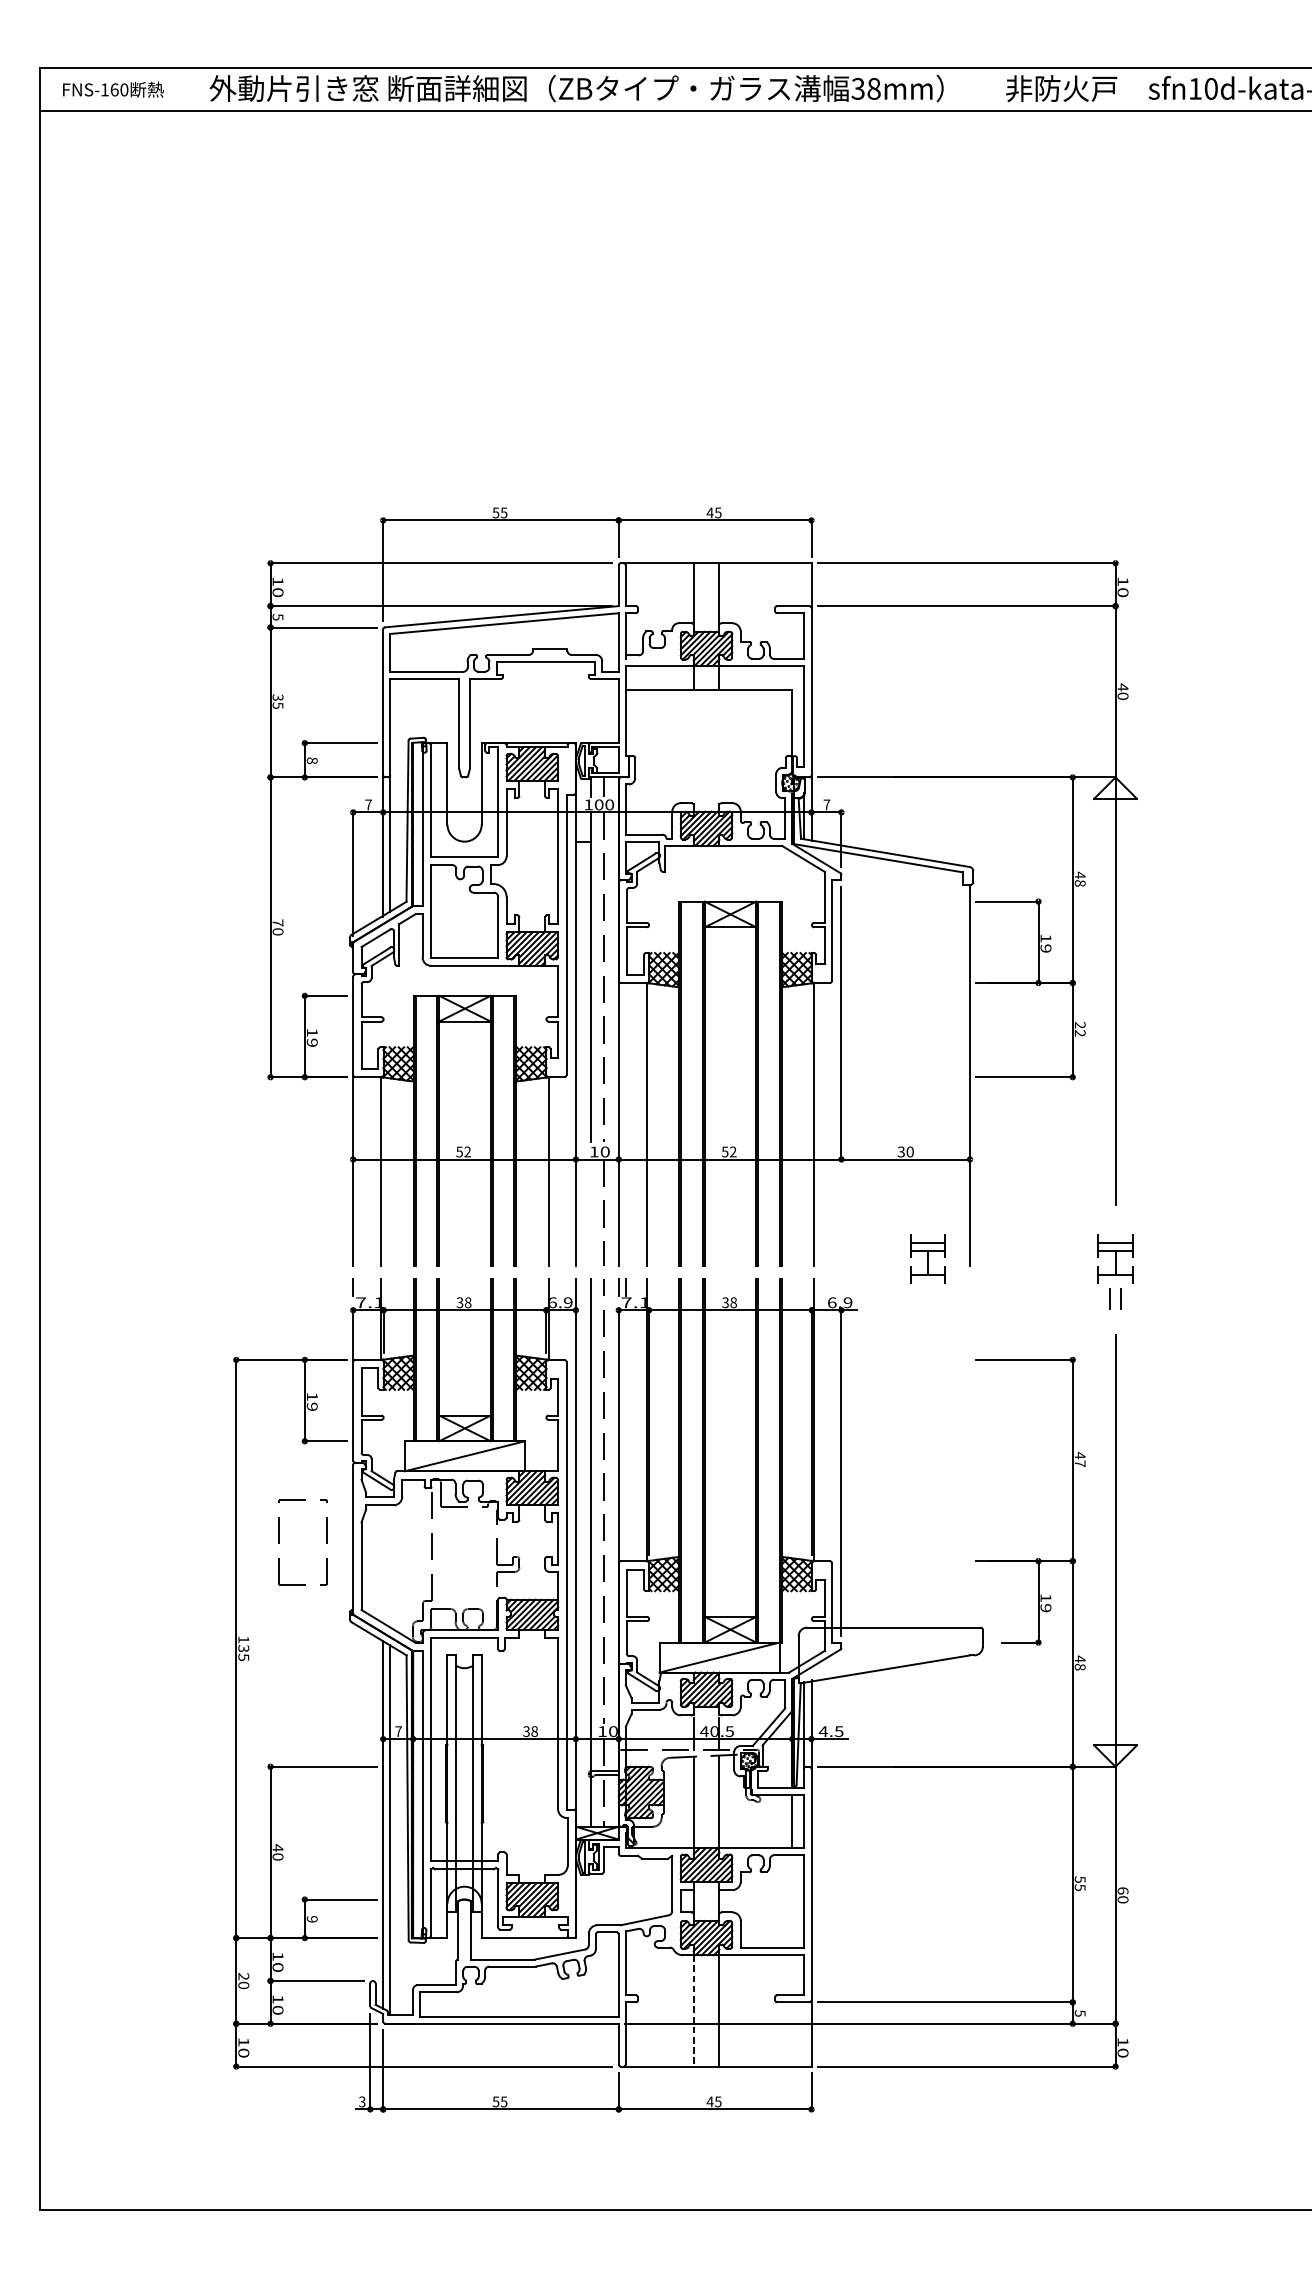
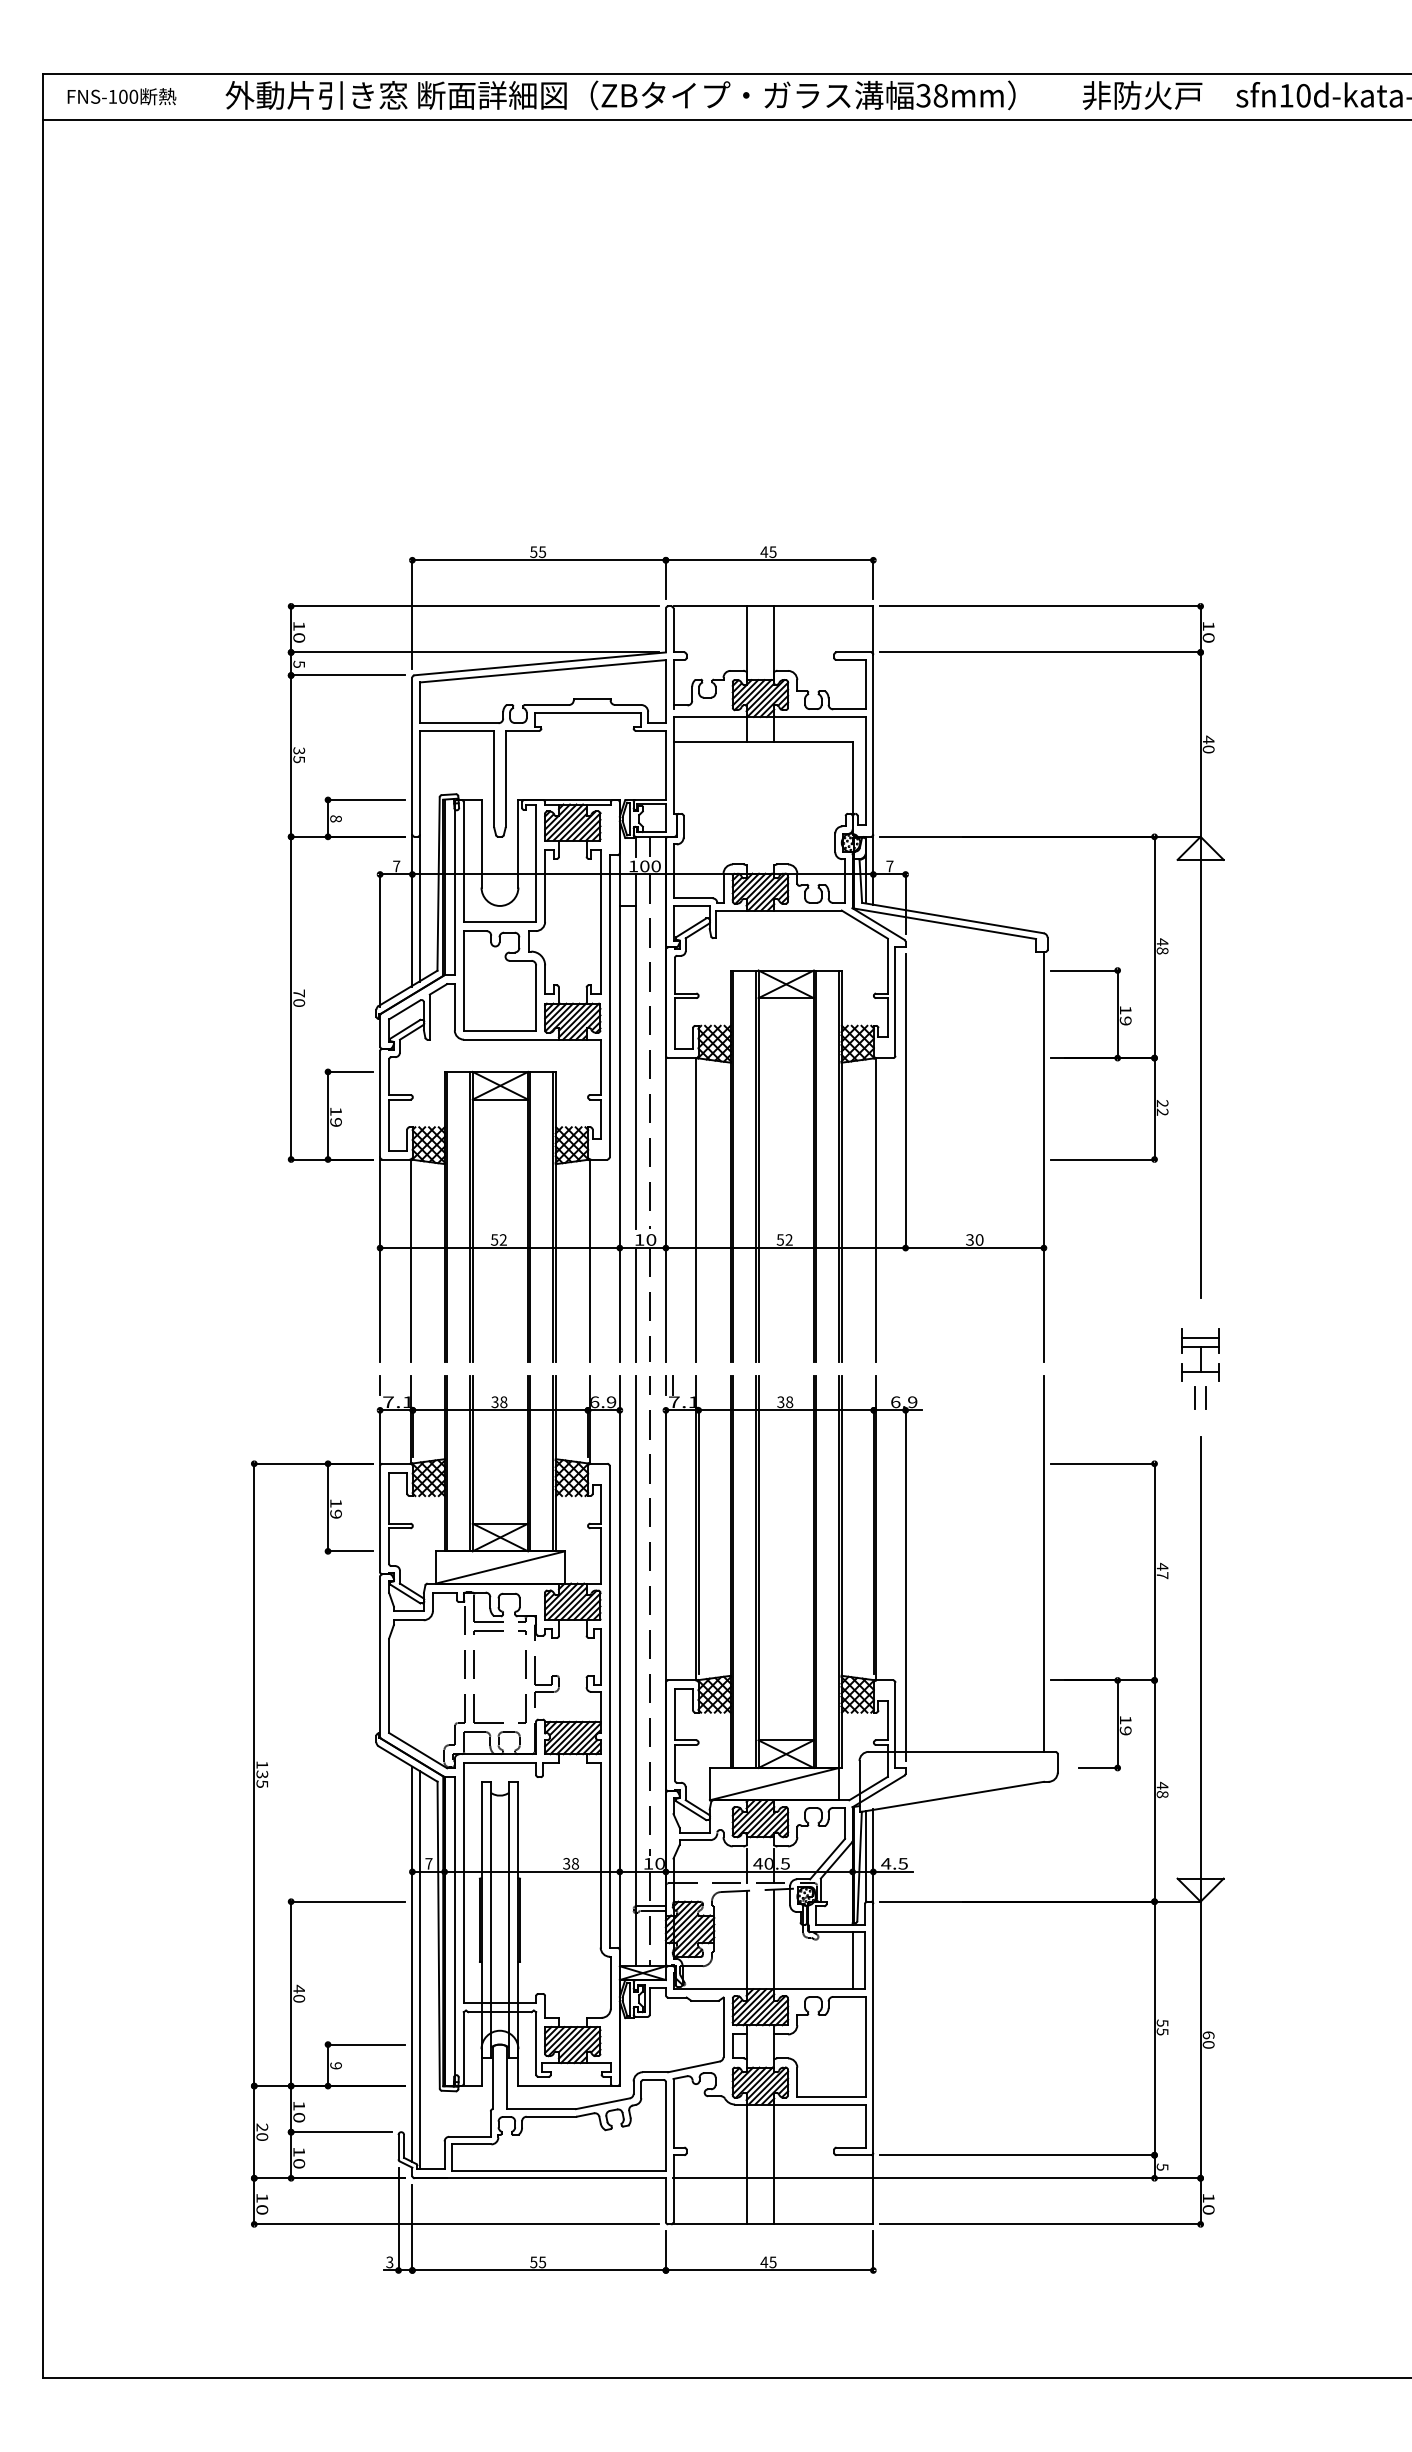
text: (114, 89) -> (123, 96), FNS-160 -> FNS-100
line: (590, 1212) -> (635, 1305), added
part: (927, 1258) -> (998, 1354), removed
line: (969, 1452) -> (1043, 1563), added
part: (279, 1541) -> (474, 1676), moved
line: (693, 2010) -> (746, 2164), dashed -> solid

